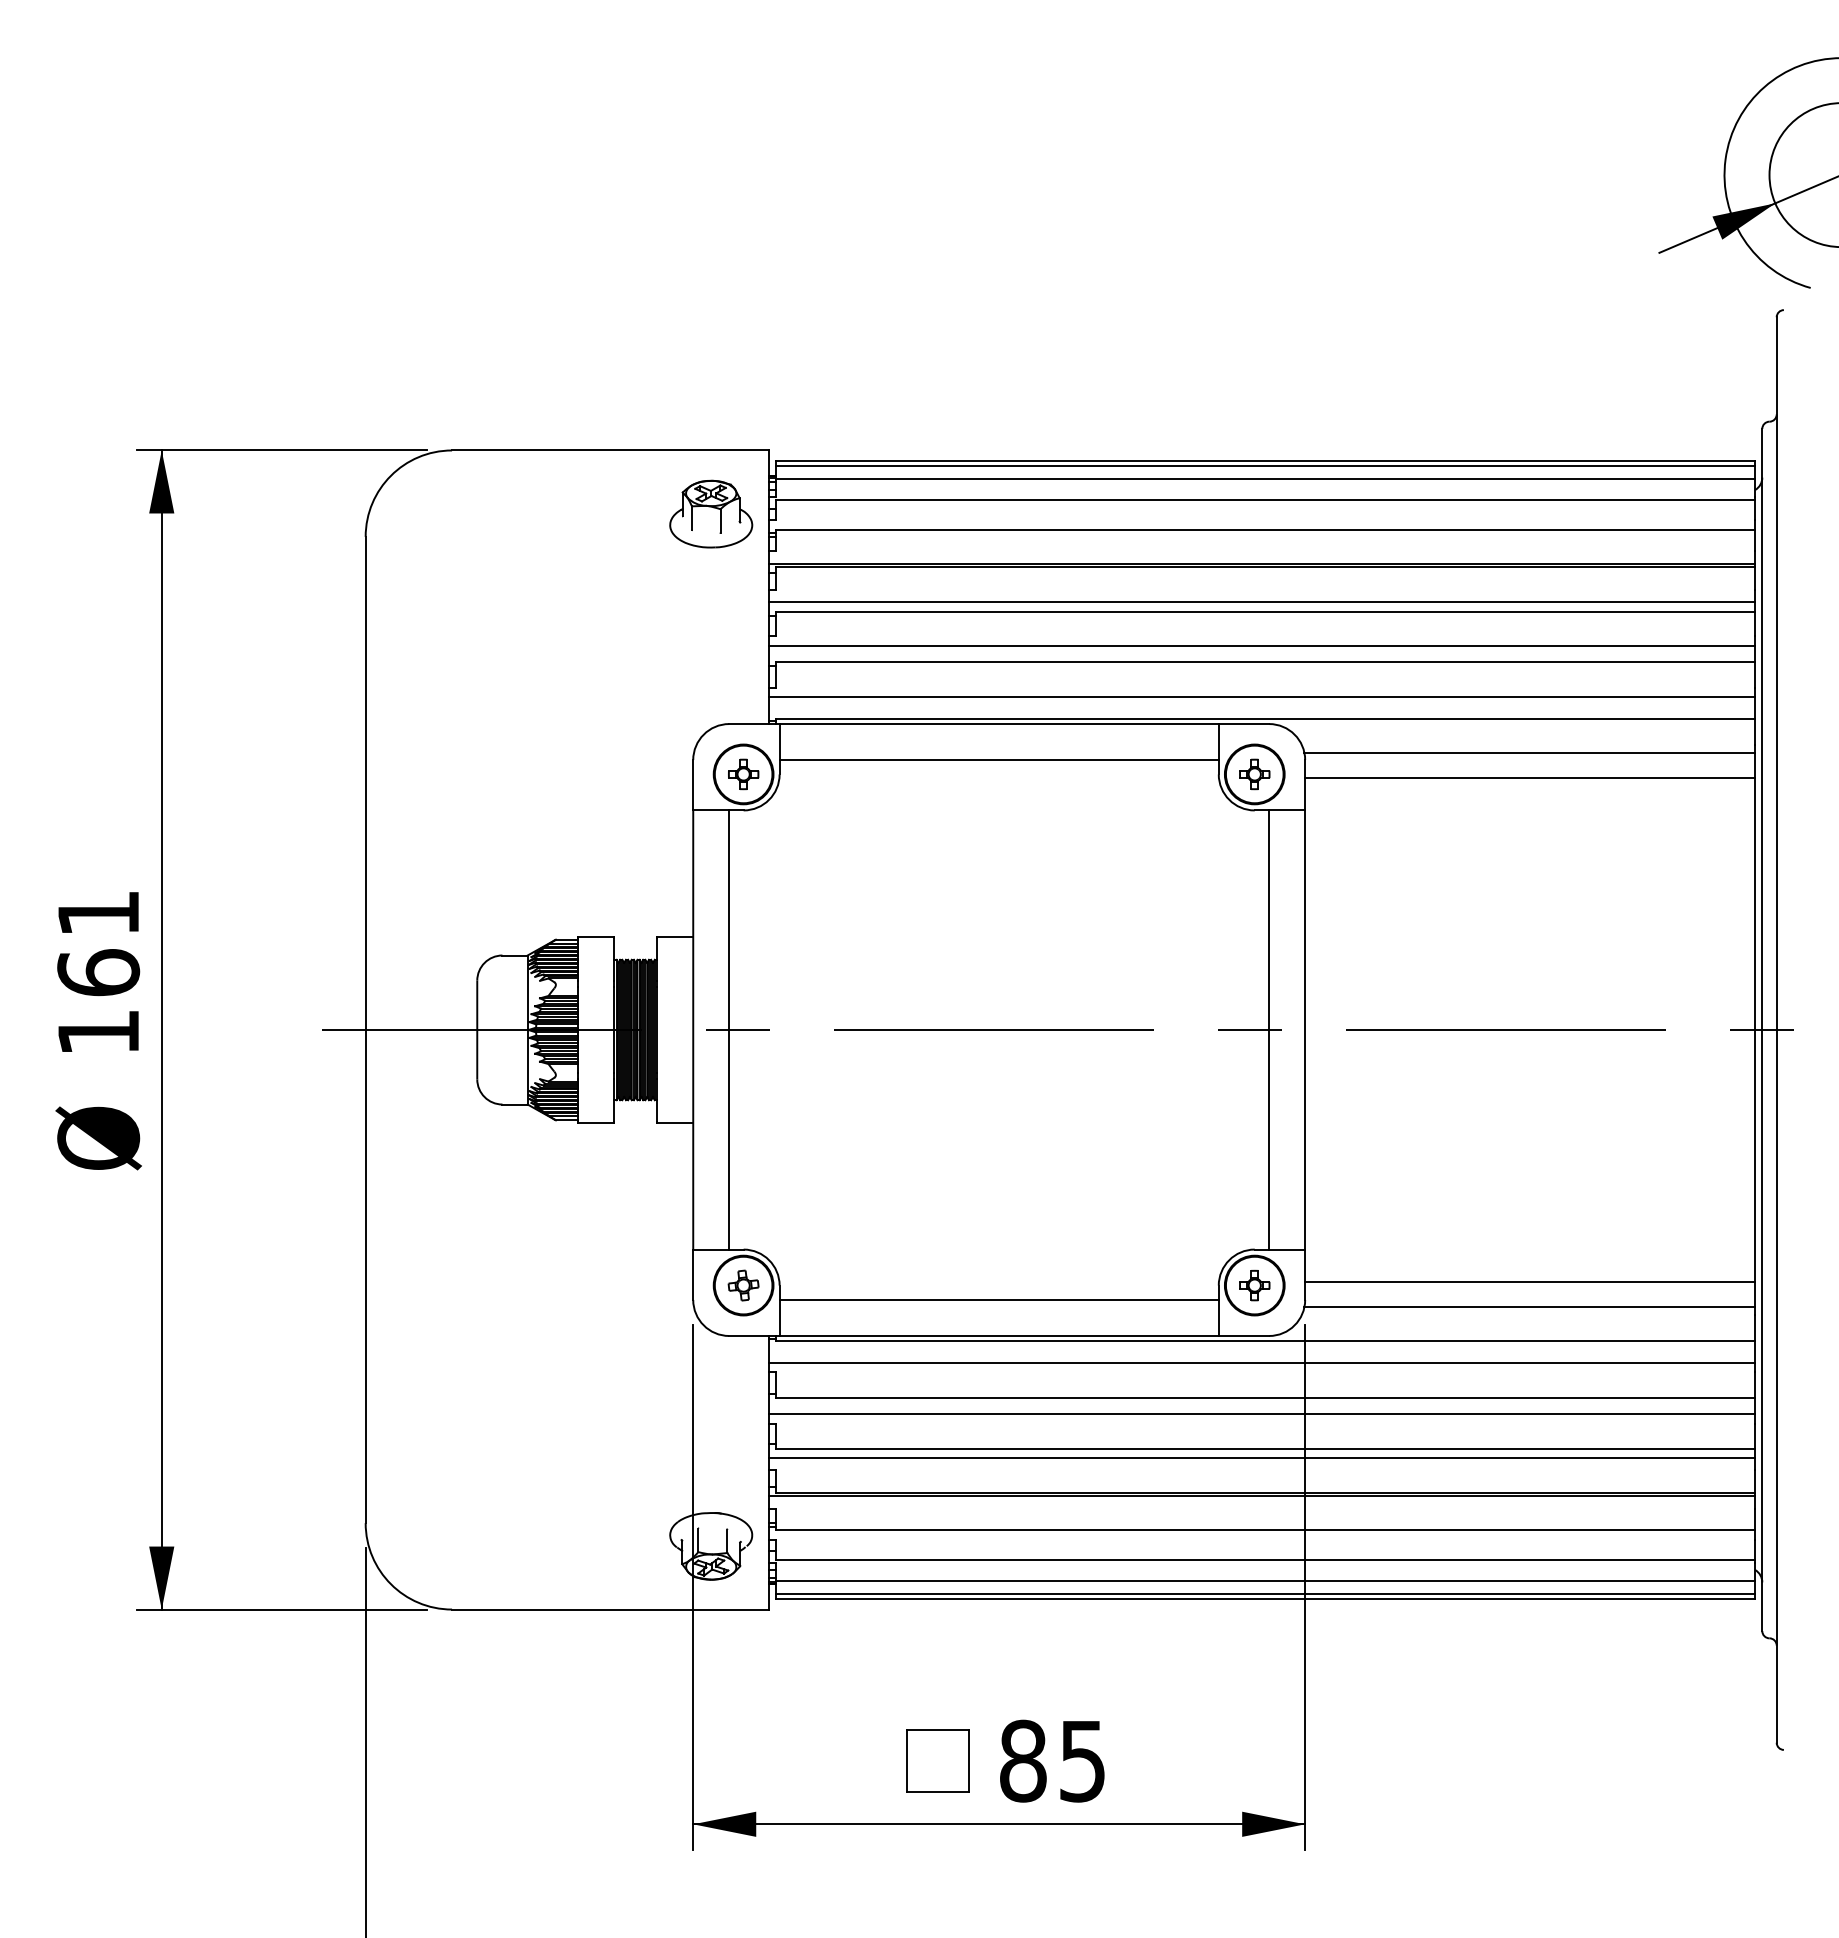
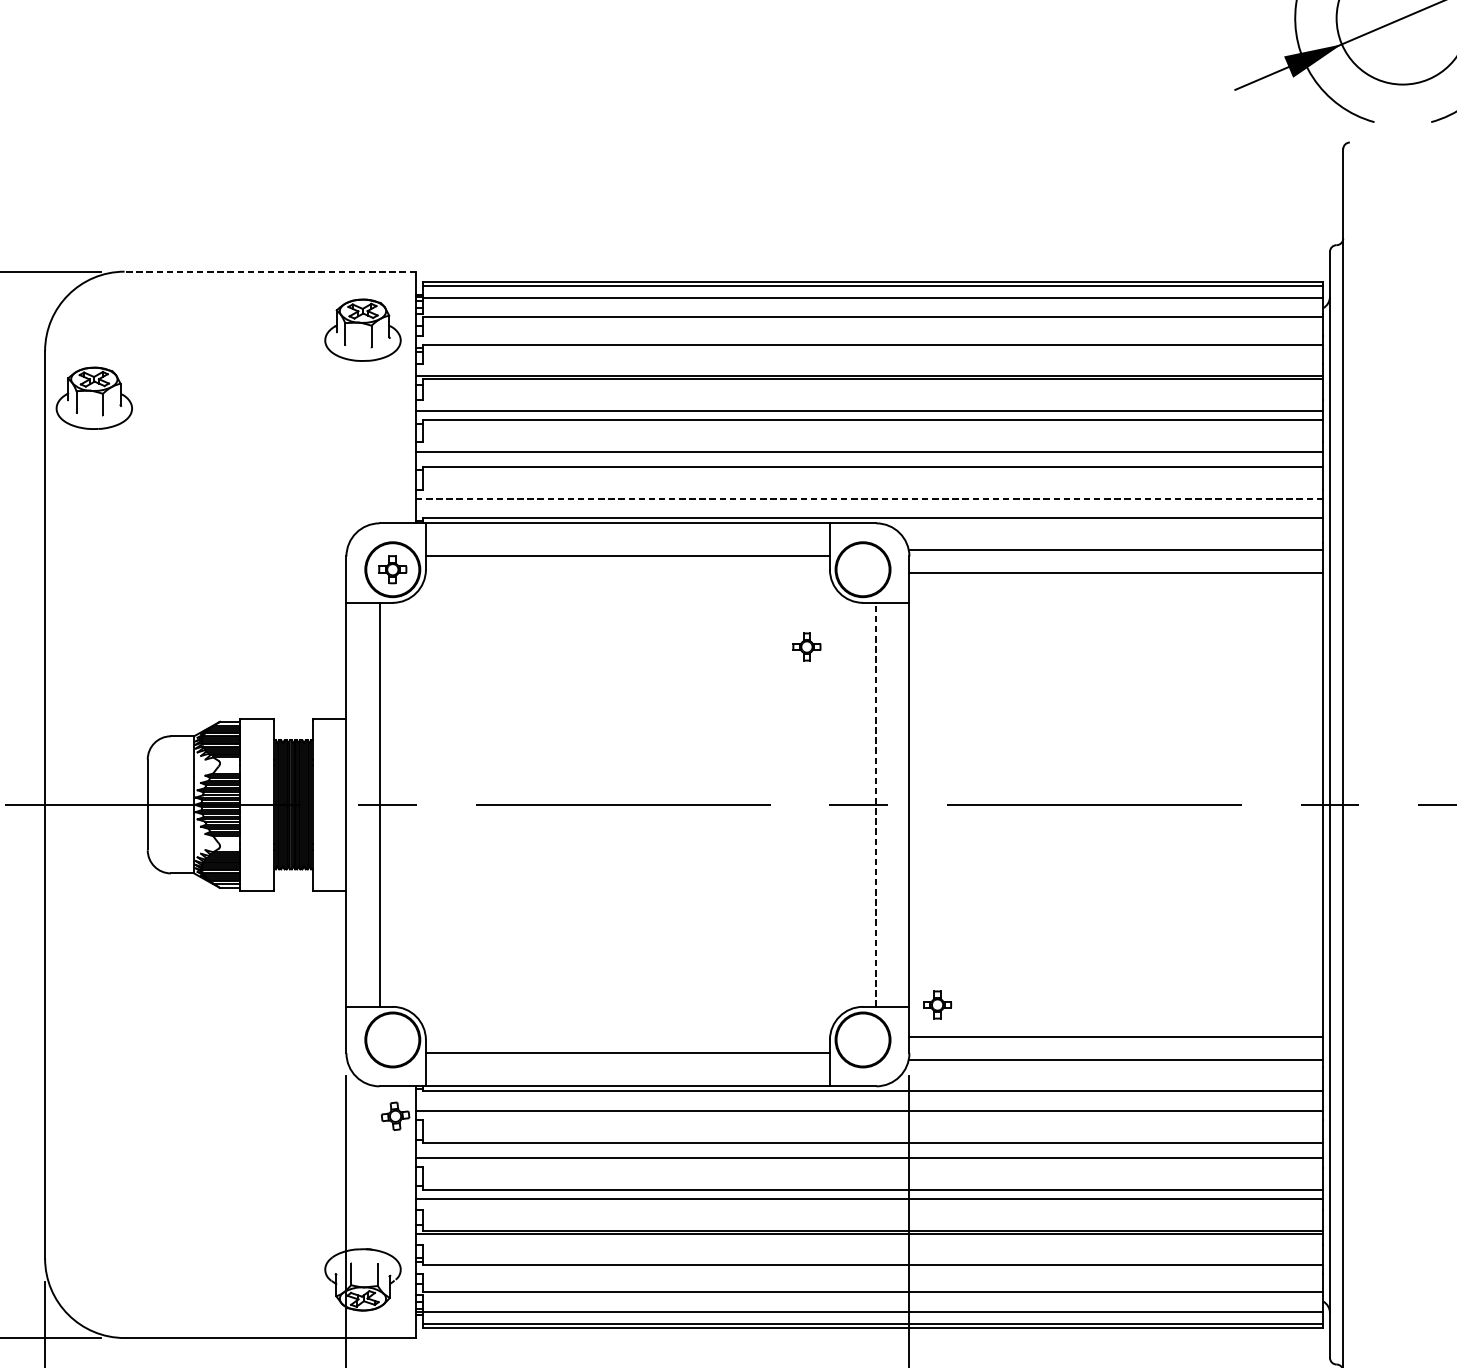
line: (609, 450) -> (269, 271), solid -> dashed
part: (419, 587) -> (94, 397), added
line: (1262, 697) -> (870, 498), solid -> dashed
part: (1254, 774) -> (806, 647), moved
line: (1269, 1030) -> (876, 805), solid -> dashed
part: (743, 1285) -> (395, 1116), moved
part: (1254, 1285) -> (937, 1004), moved

